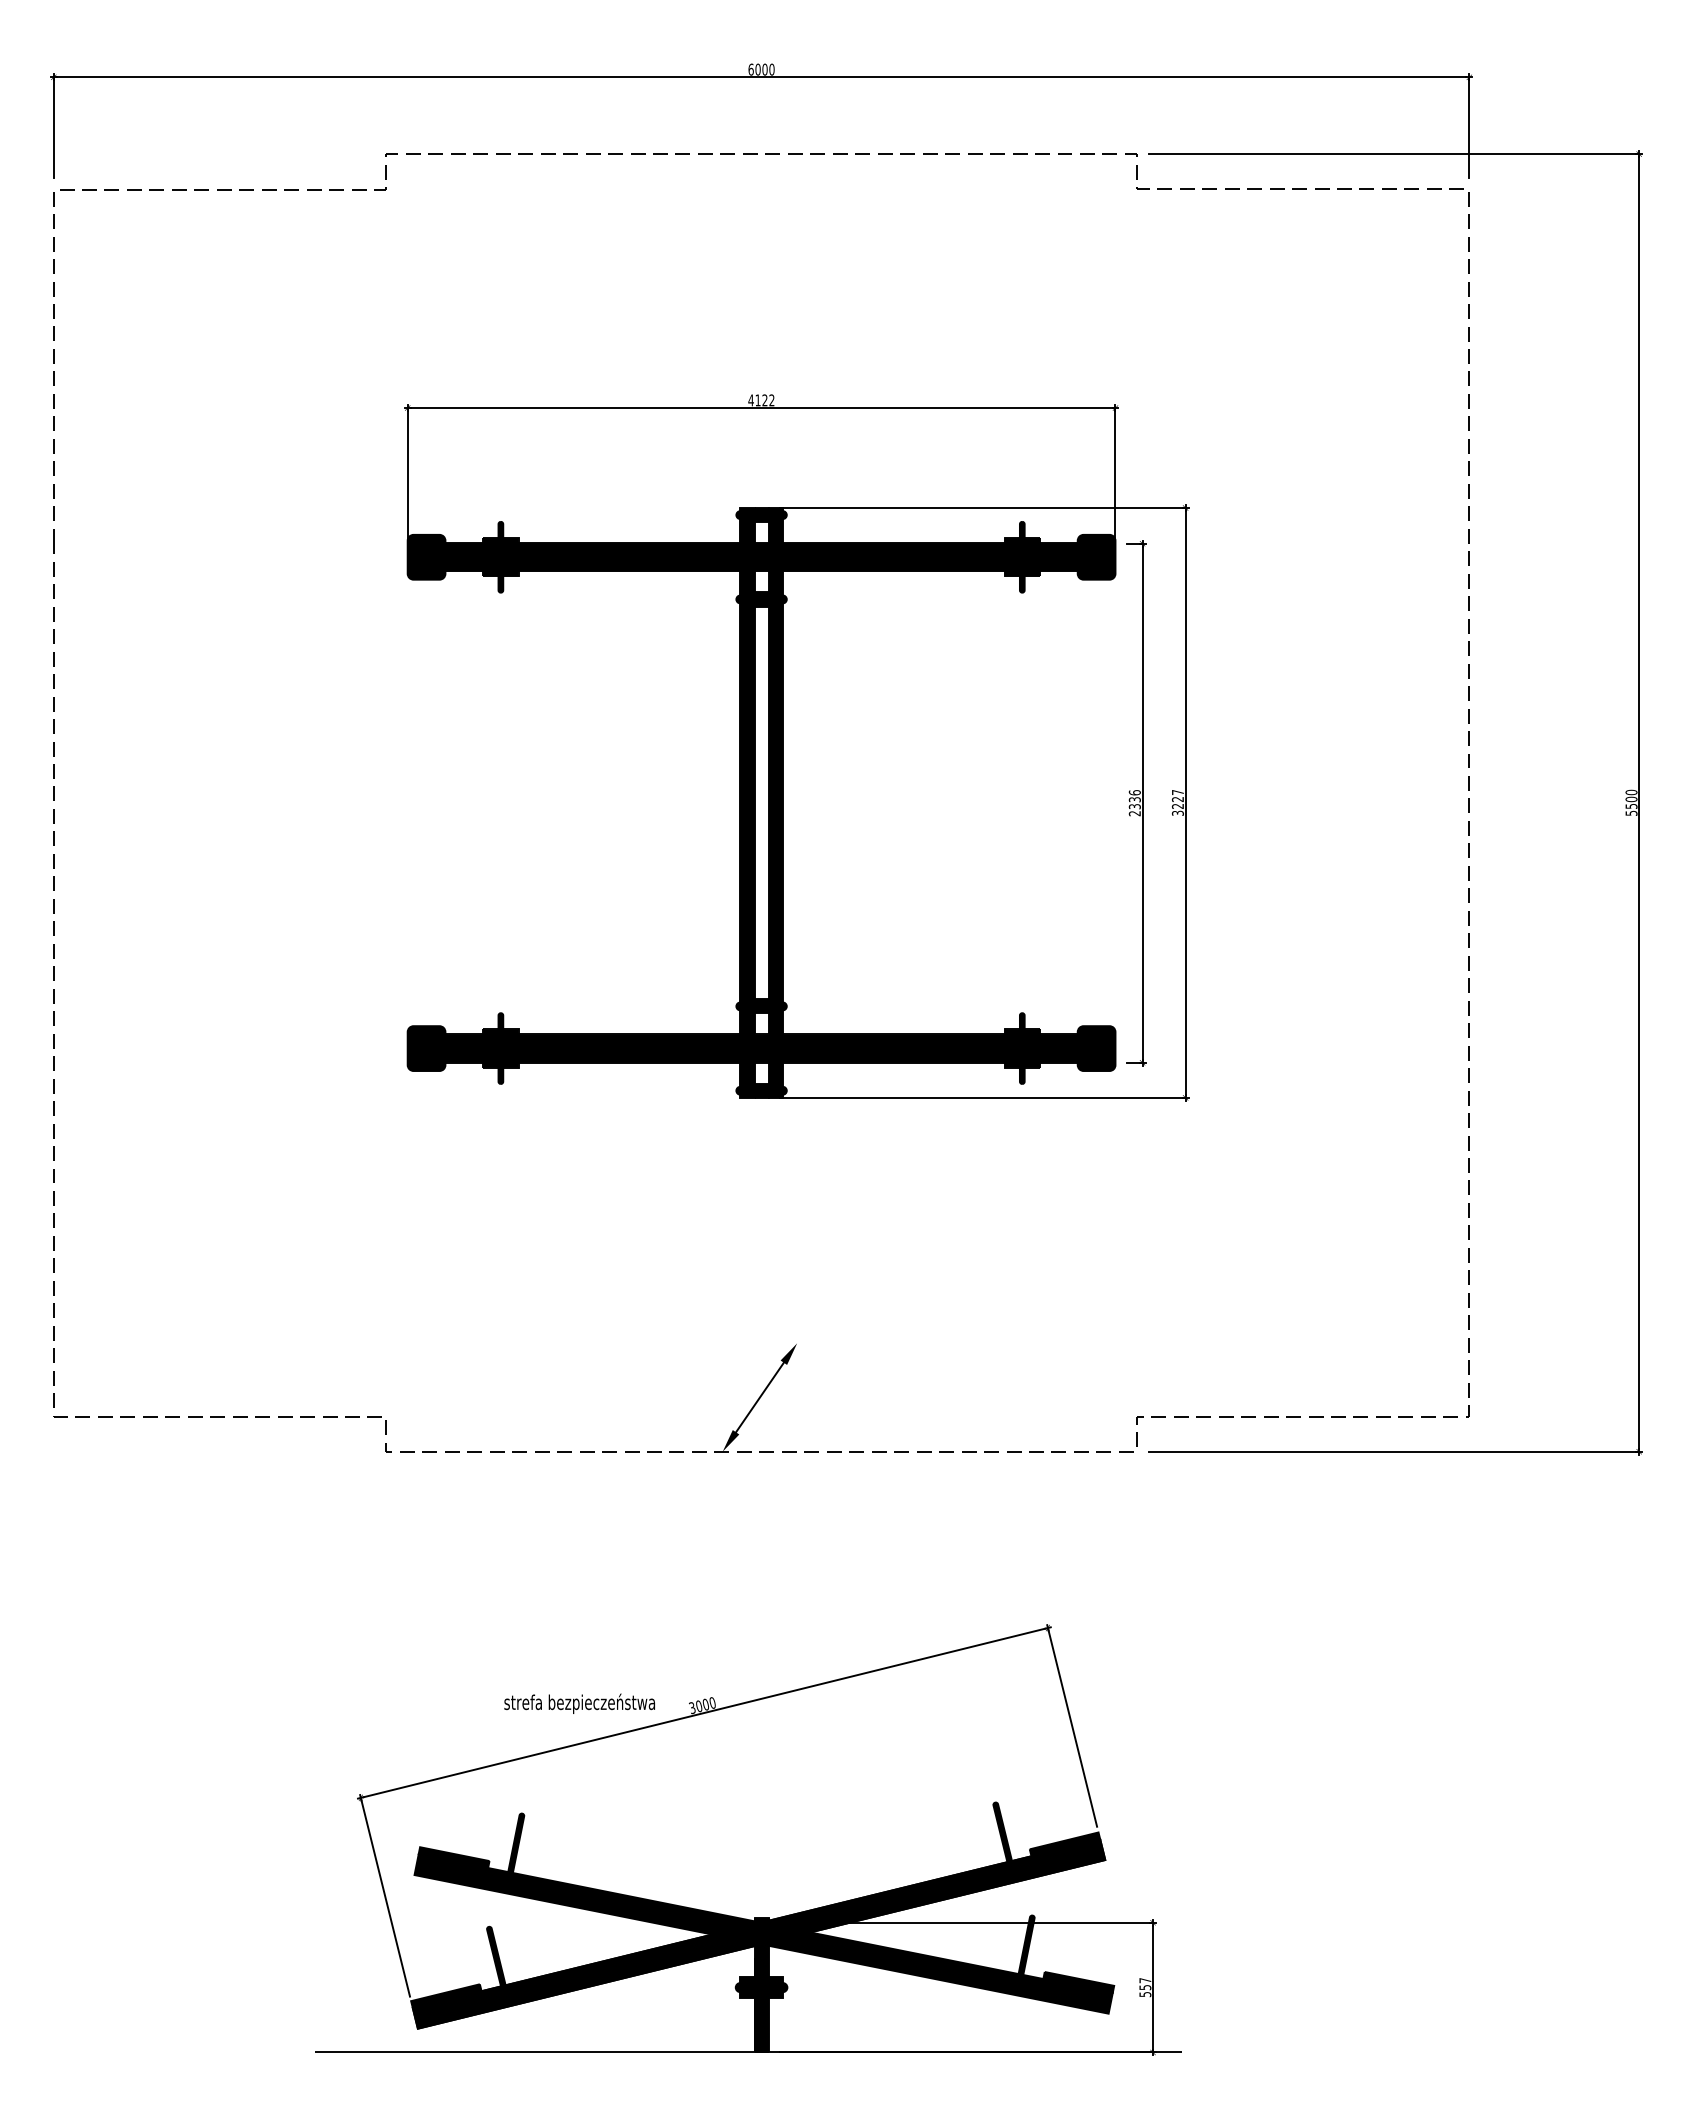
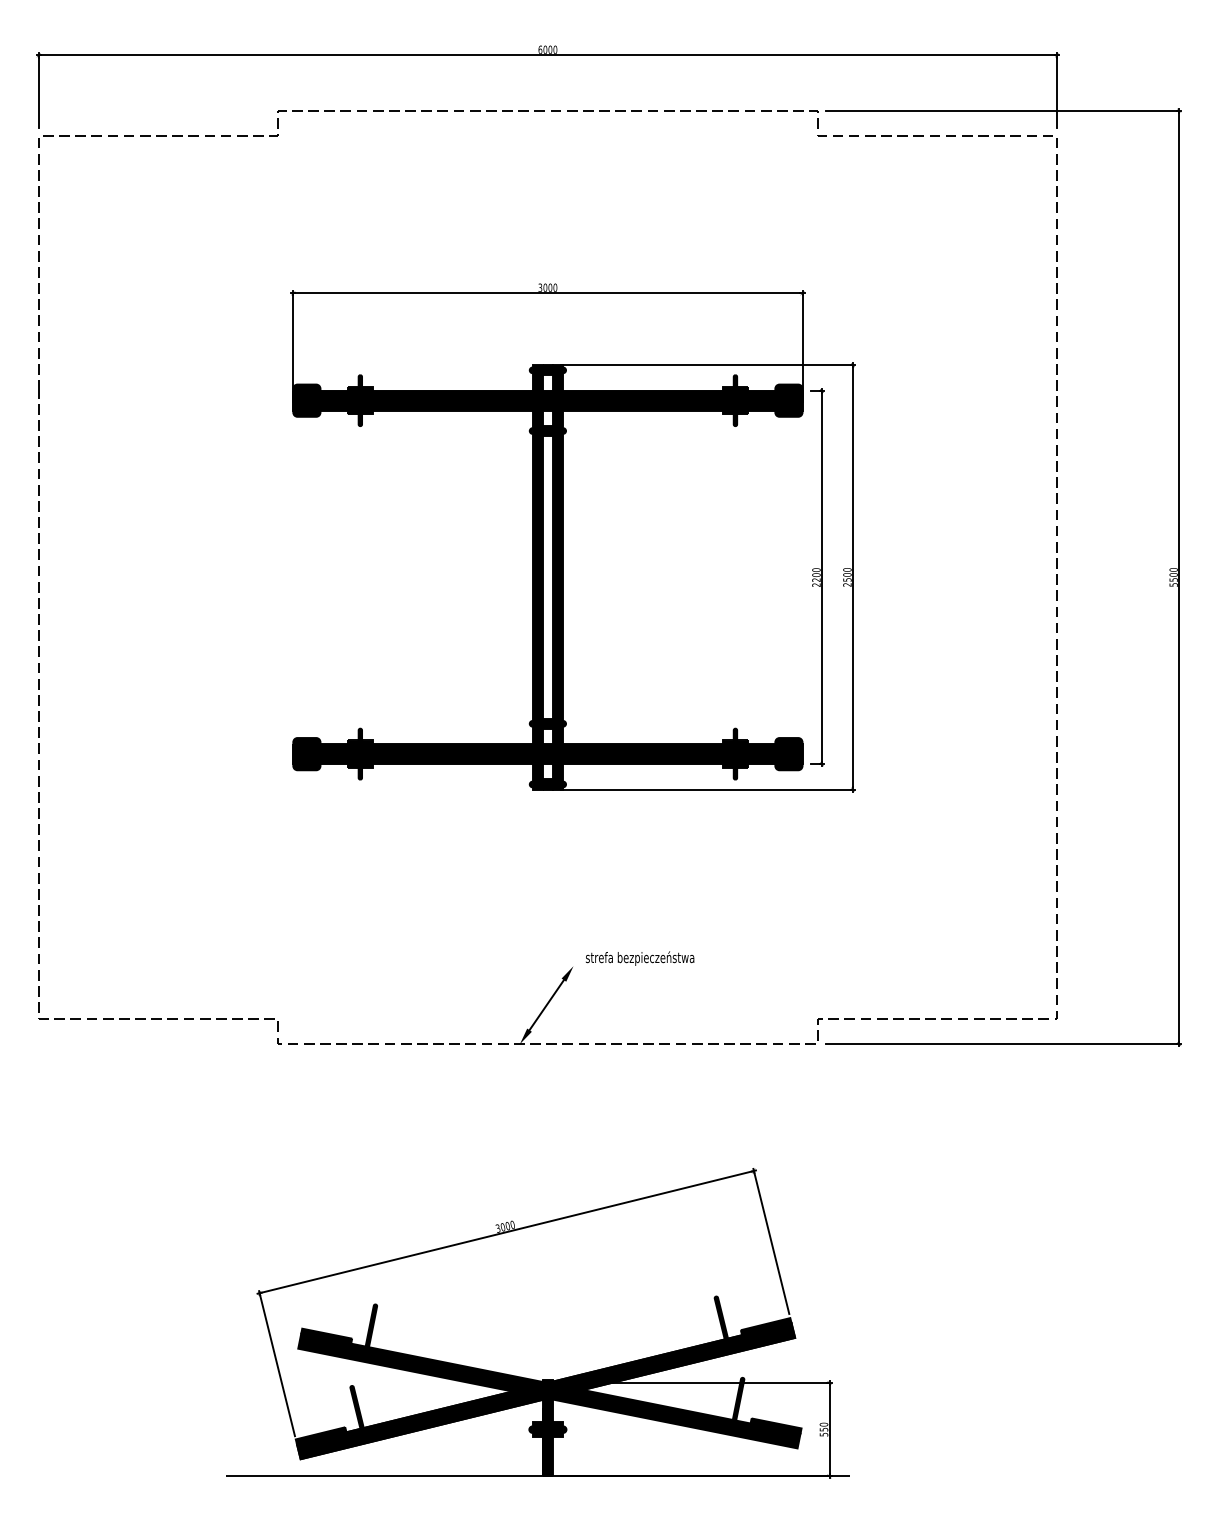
text: (761, 400) -> (547, 287), 4122 -> 3000
text: (1134, 799) -> (816, 574), 2336 -> 2200
text: (1177, 802) -> (847, 577), 3227 -> 2500
text: (579, 1703) -> (639, 958), moved
text: (1145, 1980) -> (824, 1424), 557 -> 550

